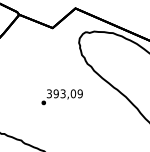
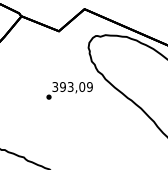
text: (62, 96) -> (69, 90), moved

